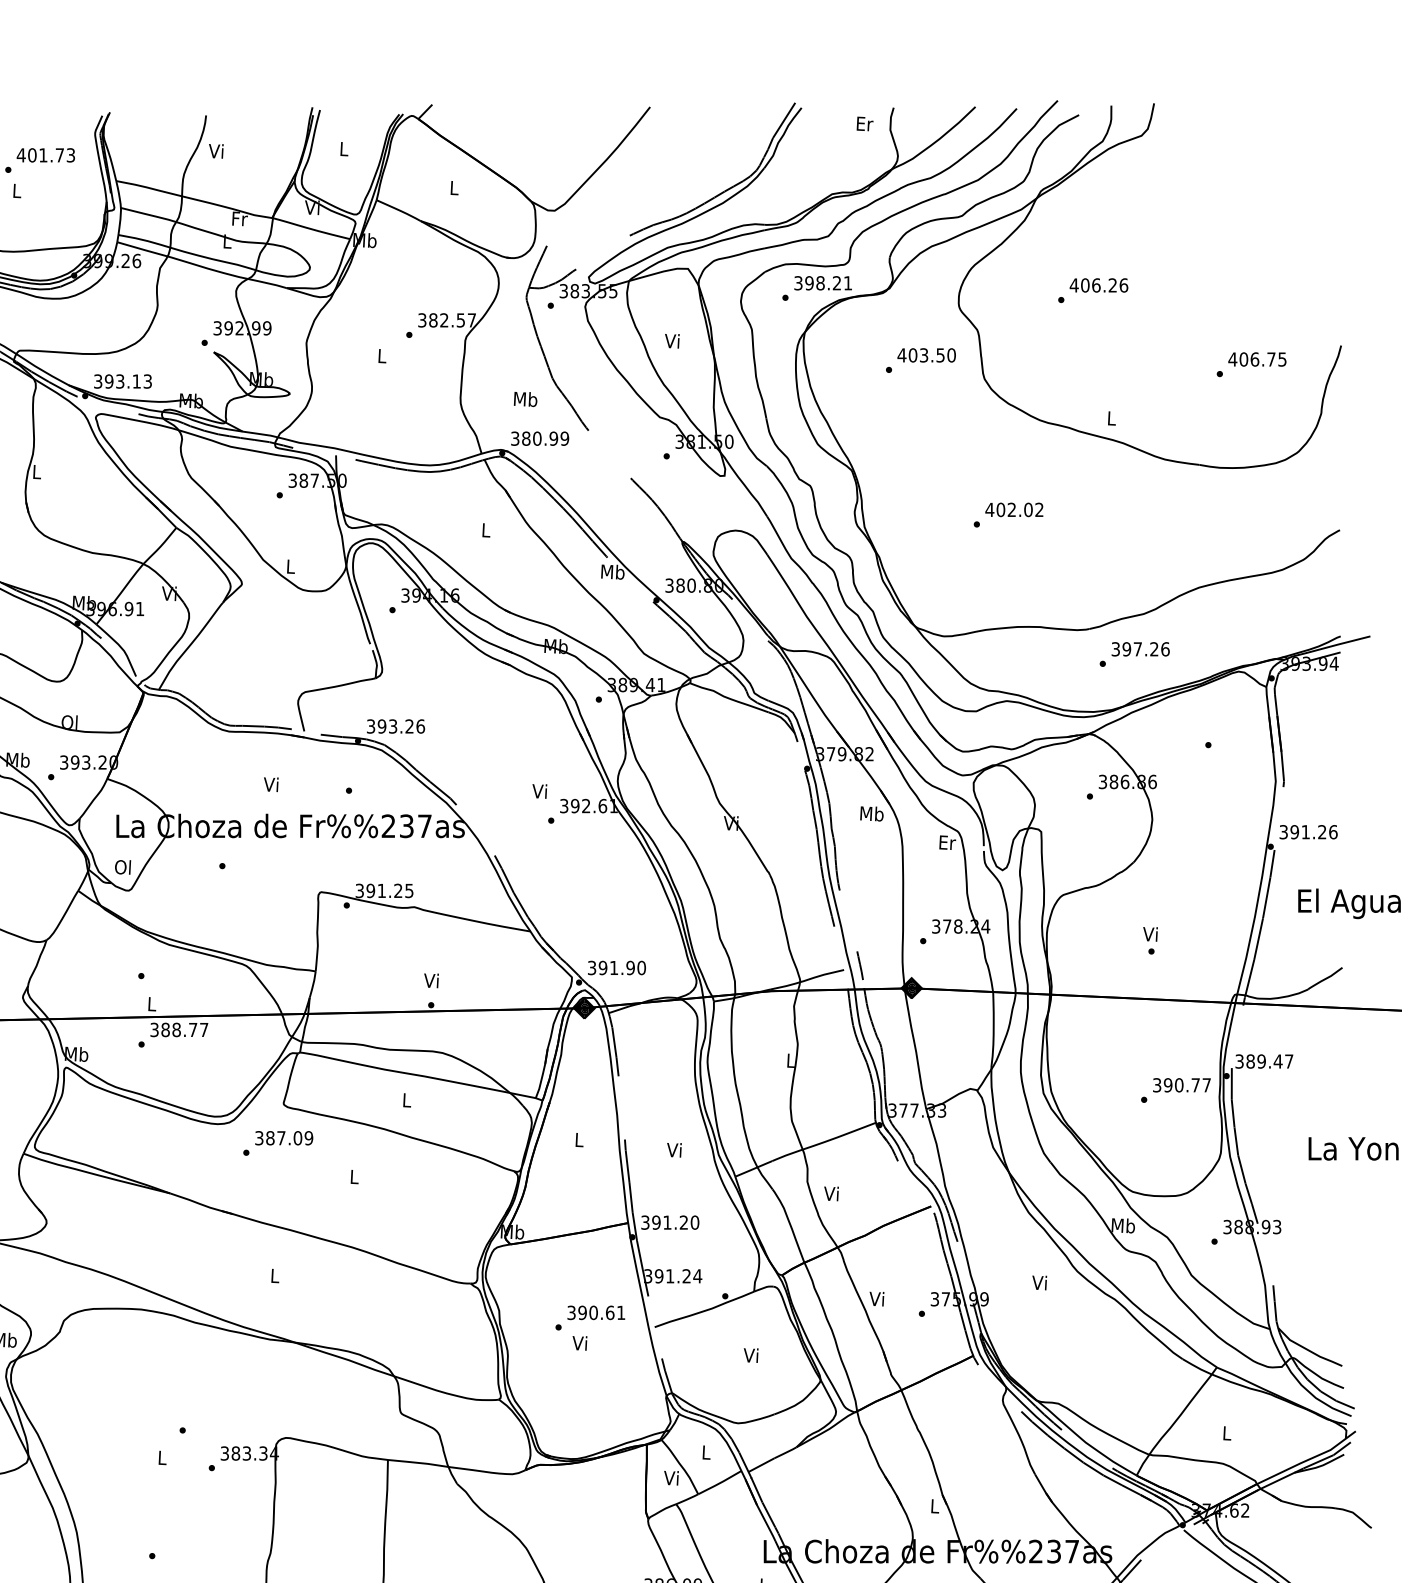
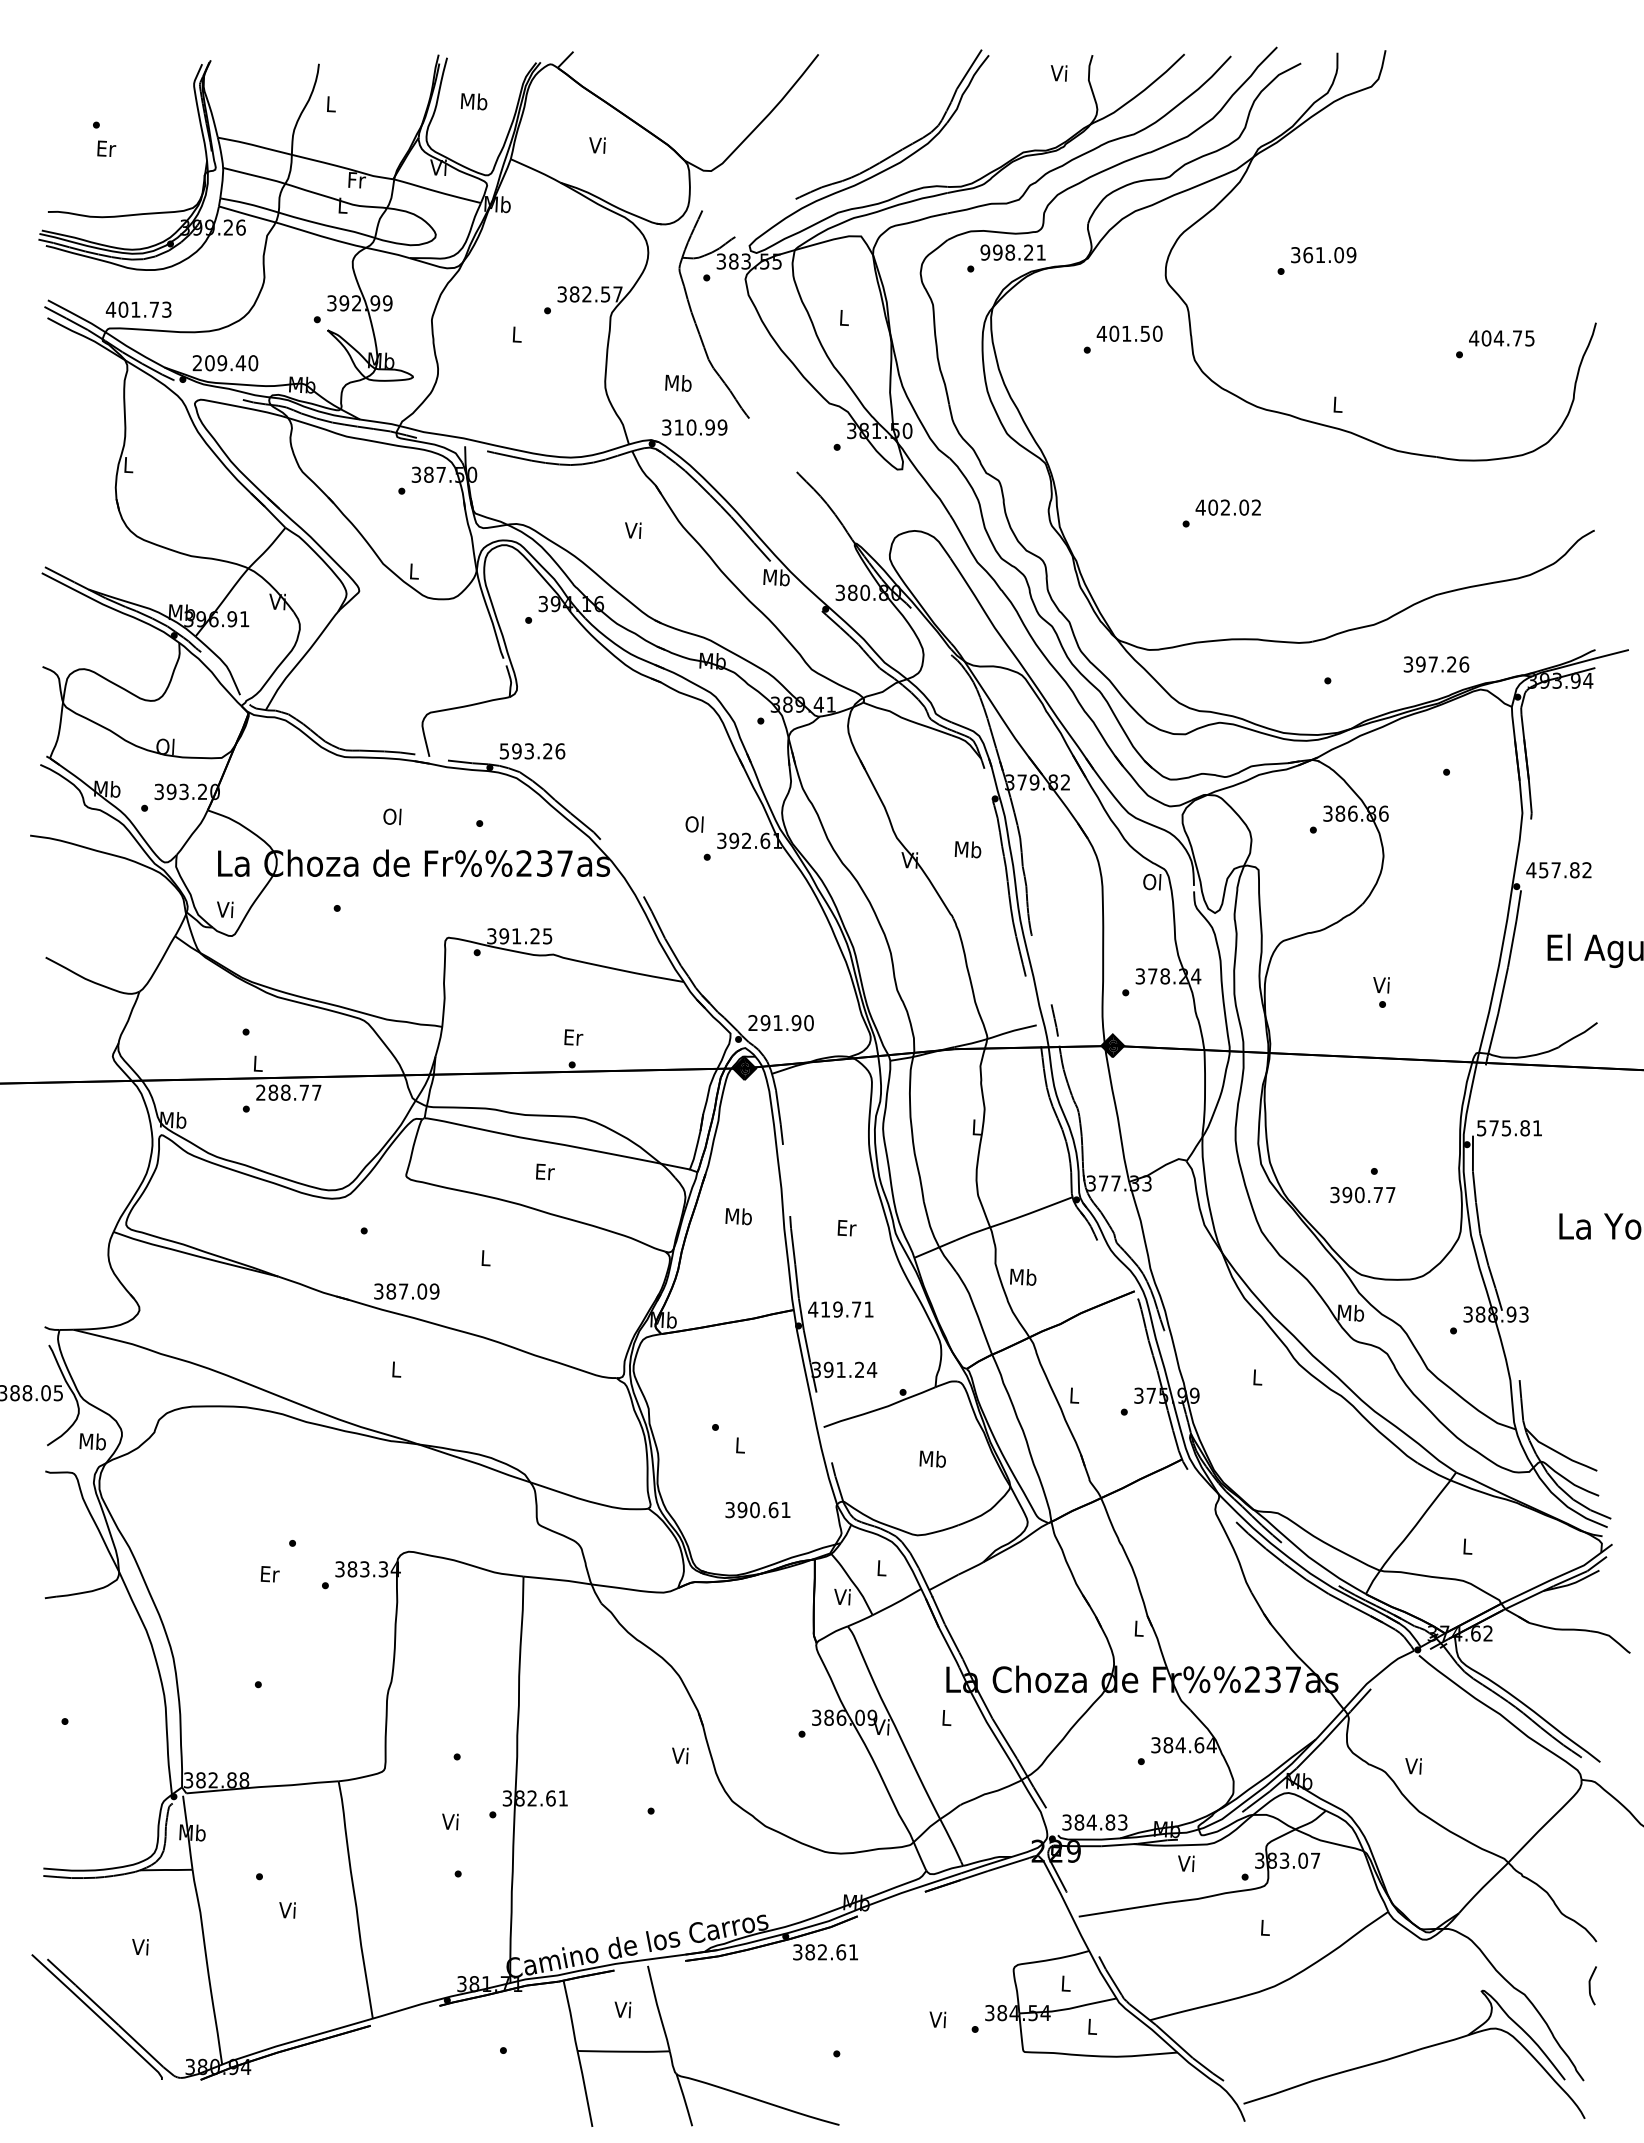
text: (864, 124) -> (1059, 73), Er -> Vi
text: (343, 148) -> (473, 101), L -> Mb
text: (216, 151) -> (330, 104), Vi -> L
text: (45, 155) -> (138, 309), moved
text: (453, 188) -> (597, 145), L -> Vi
text: (17, 190) -> (106, 148), L -> Er
text: (798, 283) -> (985, 252), 398.21 -> 998.21
text: (1098, 285) -> (1323, 255), 406.26 -> 361.09
text: (672, 340) -> (843, 317), Vi -> L
text: (923, 355) -> (1126, 333), 403.50 -> 401.50
text: (1254, 359) -> (1498, 338), 406.75 -> 404.75
text: (123, 381) -> (225, 363), 393.13 -> 209.40
text: (525, 438) -> (678, 427), 380.99 -> 310.99
text: (485, 530) -> (633, 530), L -> Vi
text: (1140, 649) -> (1436, 664), moved
text: (371, 725) -> (504, 750), 393.26 -> 593.26
text: (271, 784) -> (392, 816), Vi -> Ol
text: (539, 791) -> (694, 824), Vi -> Ol
text: (871, 813) -> (967, 849), moved
text: (1308, 832) -> (1559, 870), 391.26 -> 457.82
text: (946, 842) -> (1152, 881), Er -> Ol
text: (123, 867) -> (225, 909), Ol -> Vi
text: (591, 968) -> (752, 1023), 391.90 -> 291.90
text: (432, 980) -> (573, 1037), Vi -> Er
text: (154, 1029) -> (260, 1092), 388.77 -> 288.77
text: (1264, 1061) -> (1509, 1128), 389.47 -> 575.81
text: (1181, 1084) -> (1362, 1194), moved
text: (407, 1099) -> (545, 1171), L -> Er
text: (283, 1138) -> (406, 1291), moved
text: (579, 1139) -> (738, 1216), L -> Mb
text: (675, 1150) -> (846, 1228), Vi -> Er
text: (832, 1193) -> (1023, 1276), Vi -> Mb
text: (669, 1222) -> (840, 1309), 391.20 -> 419.71
text: (1039, 1283) -> (1256, 1377), Vi -> L
text: (876, 1299) -> (1073, 1395), Vi -> L
text: (595, 1313) -> (757, 1510), moved
text: (579, 1343) -> (739, 1445), Vi -> L
text: (751, 1355) -> (932, 1458), Vi -> Mb
text: (162, 1458) -> (269, 1574), L -> Er

